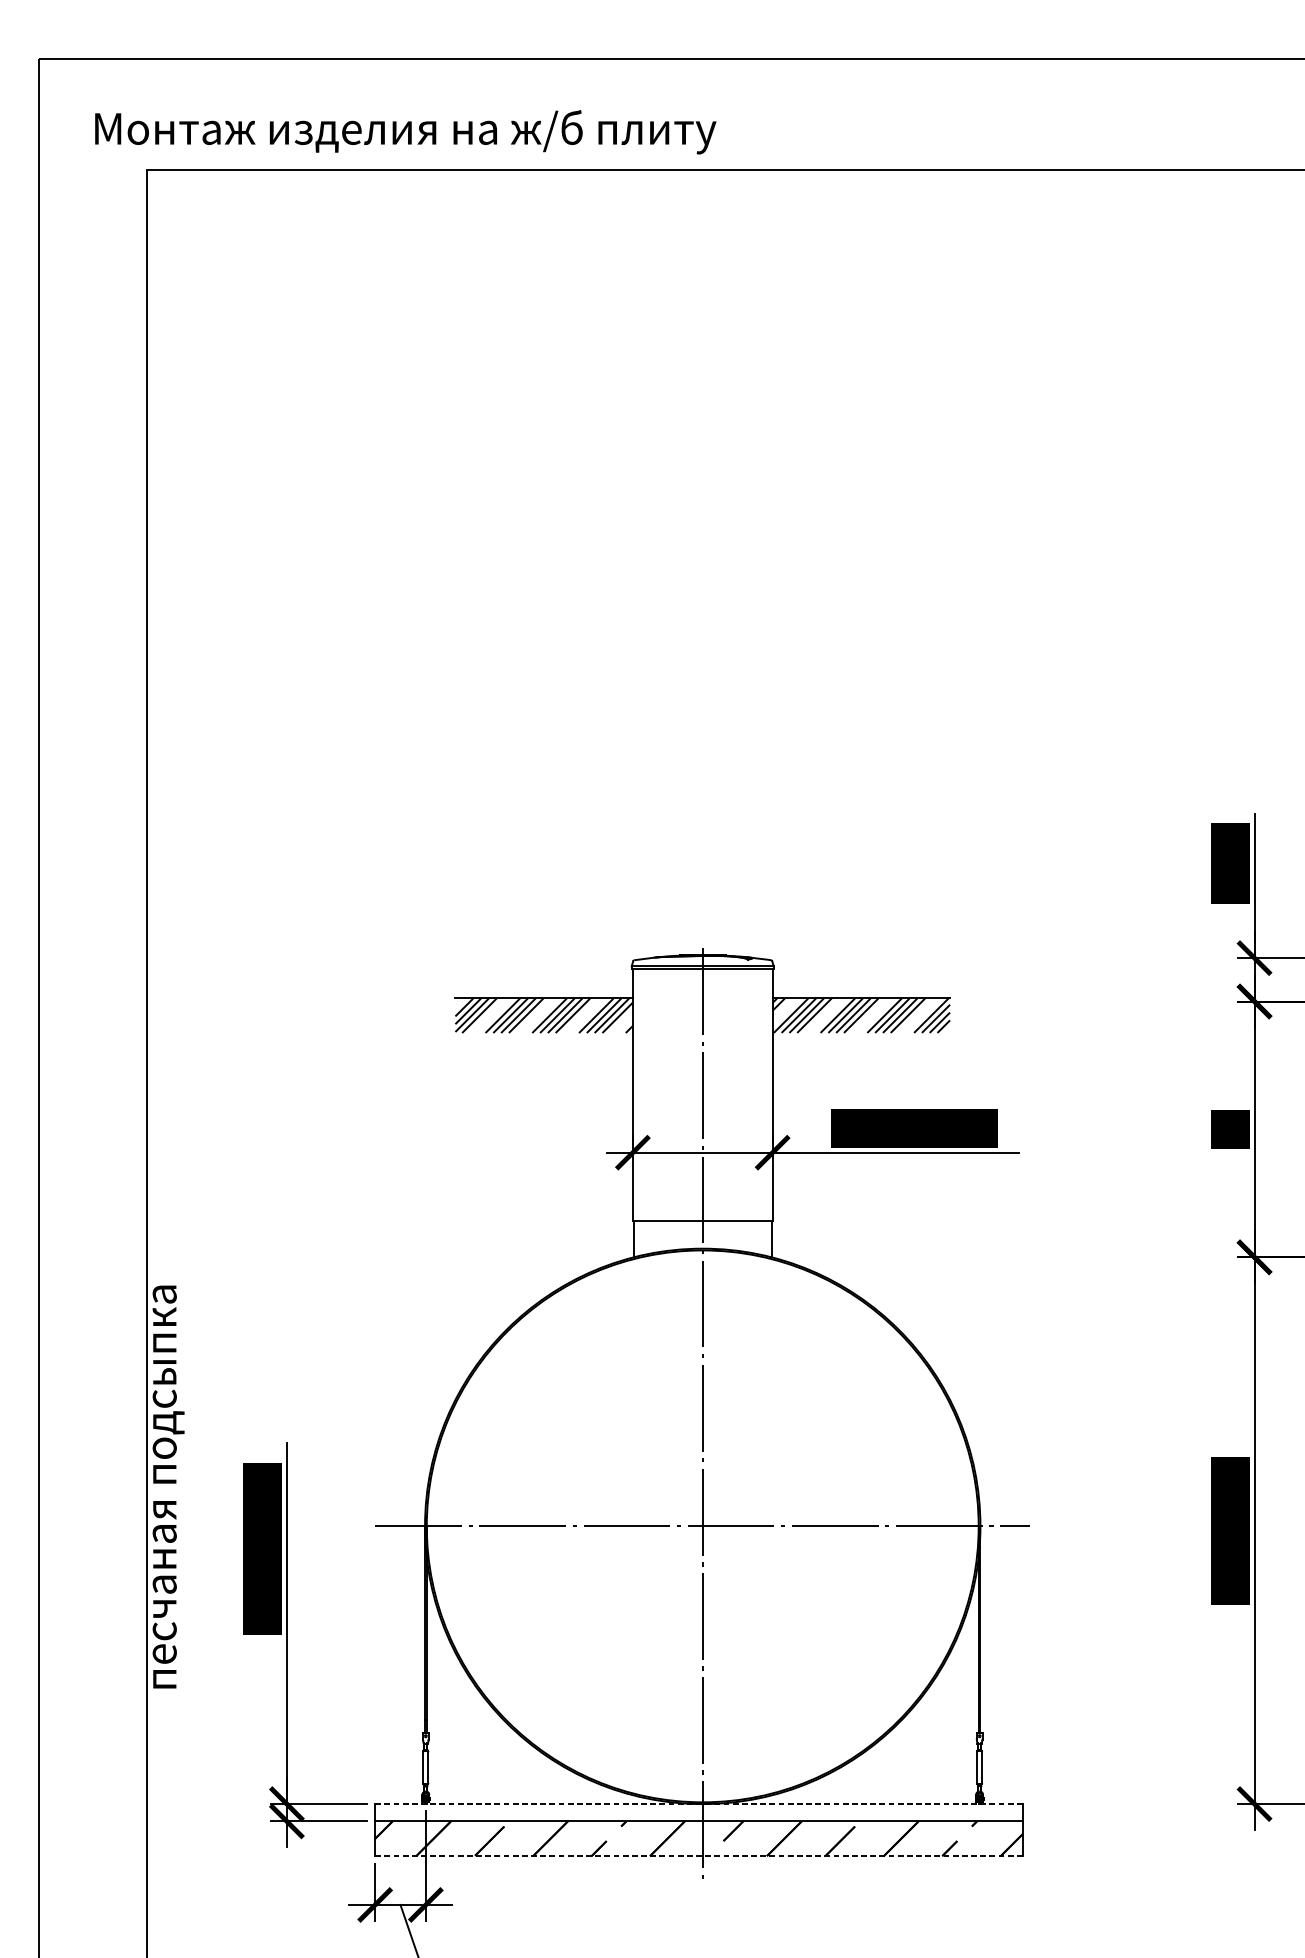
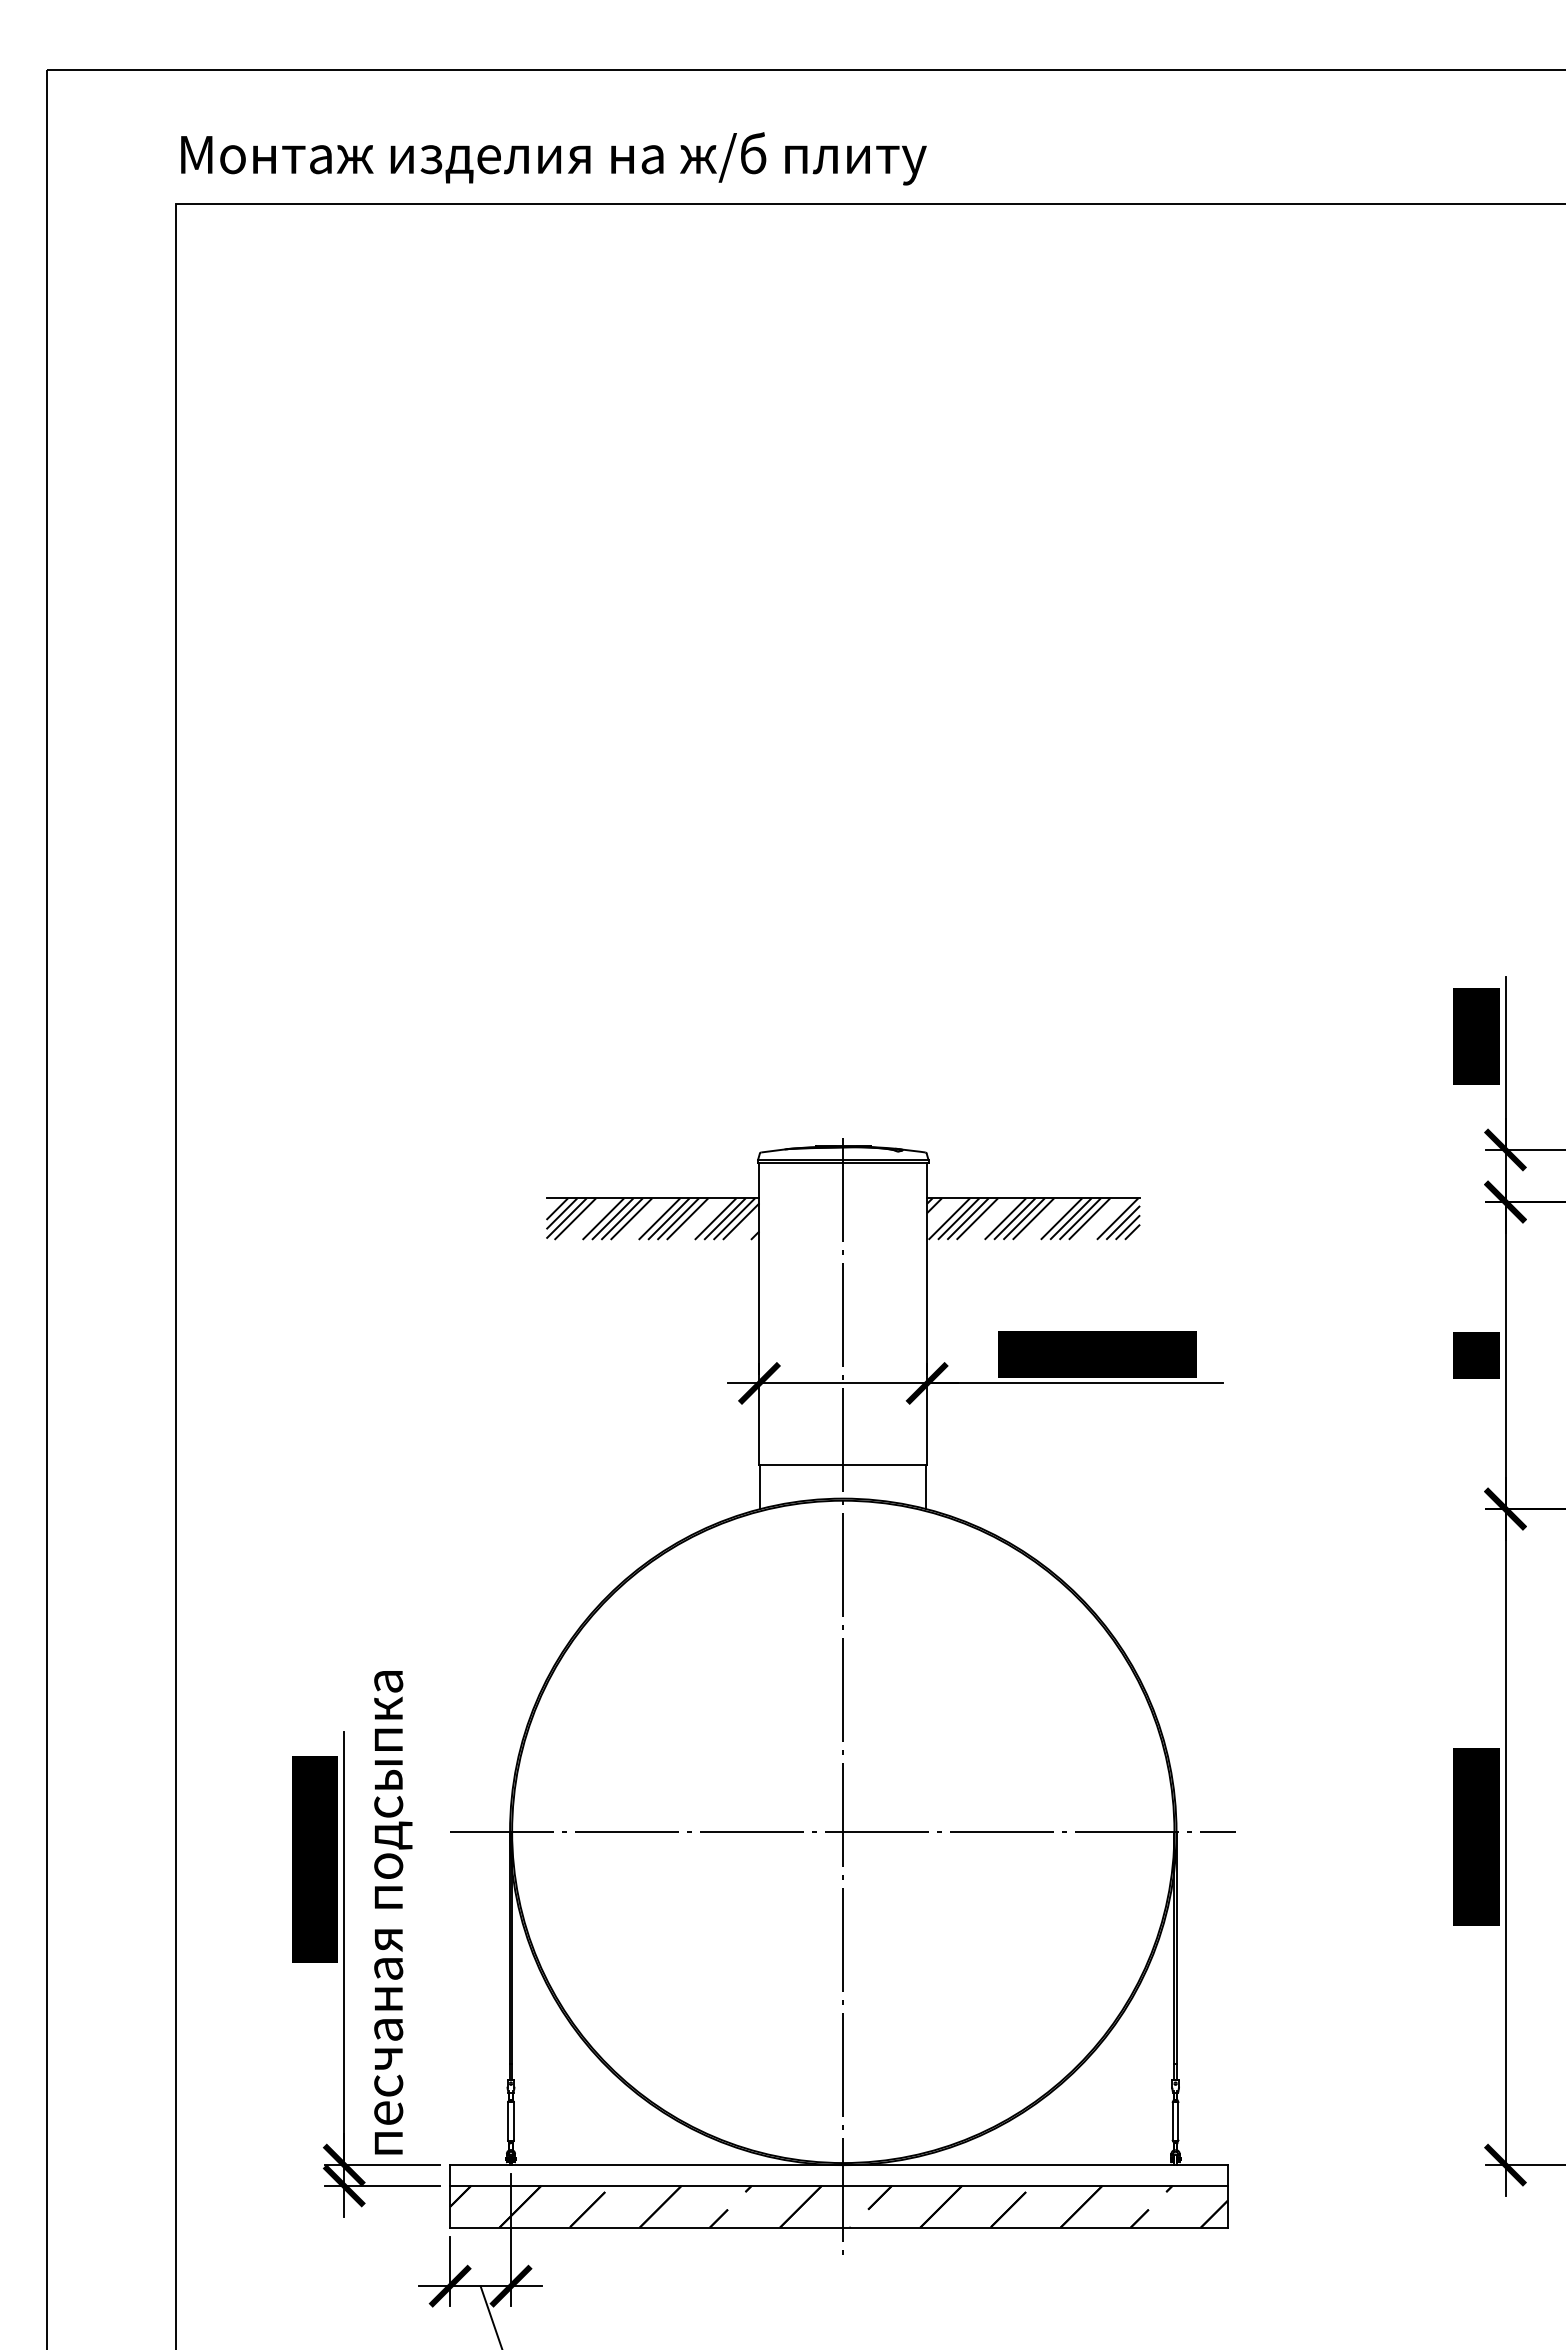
text: (405, 131) -> (553, 158), moved
text: (168, 1486) -> (393, 1912), moved
line: (698, 1804) -> (838, 2165), dashed -> solid
line: (698, 1856) -> (838, 2227), dashed -> solid

